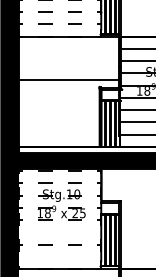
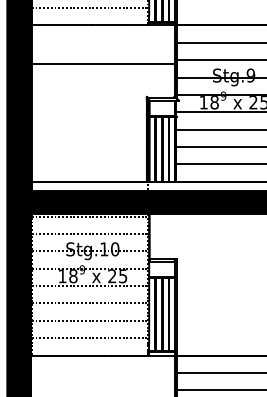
line: (69, 80) -> (103, 64), moved
line: (59, 232) -> (89, 303), added
line: (59, 257) -> (89, 338), added

